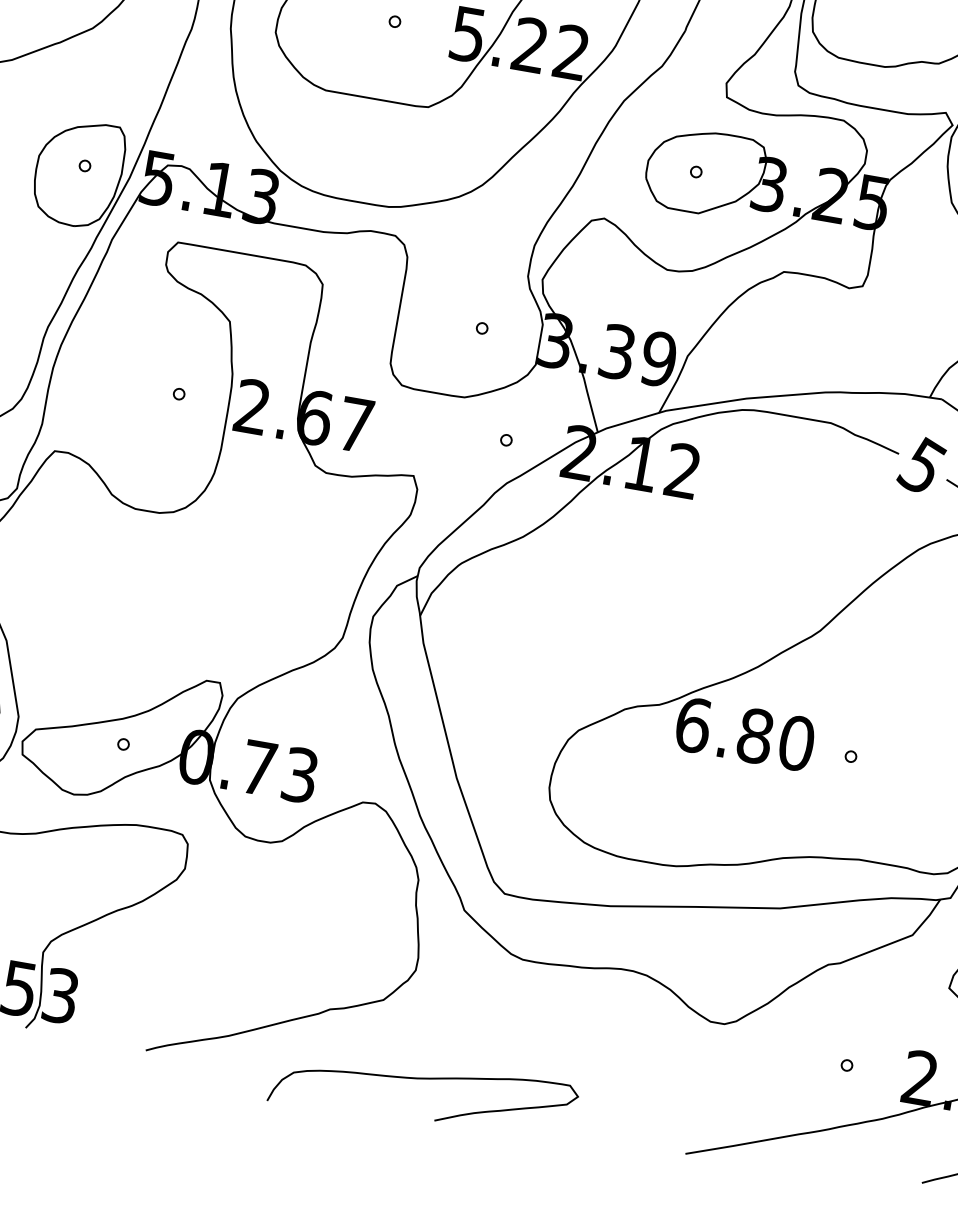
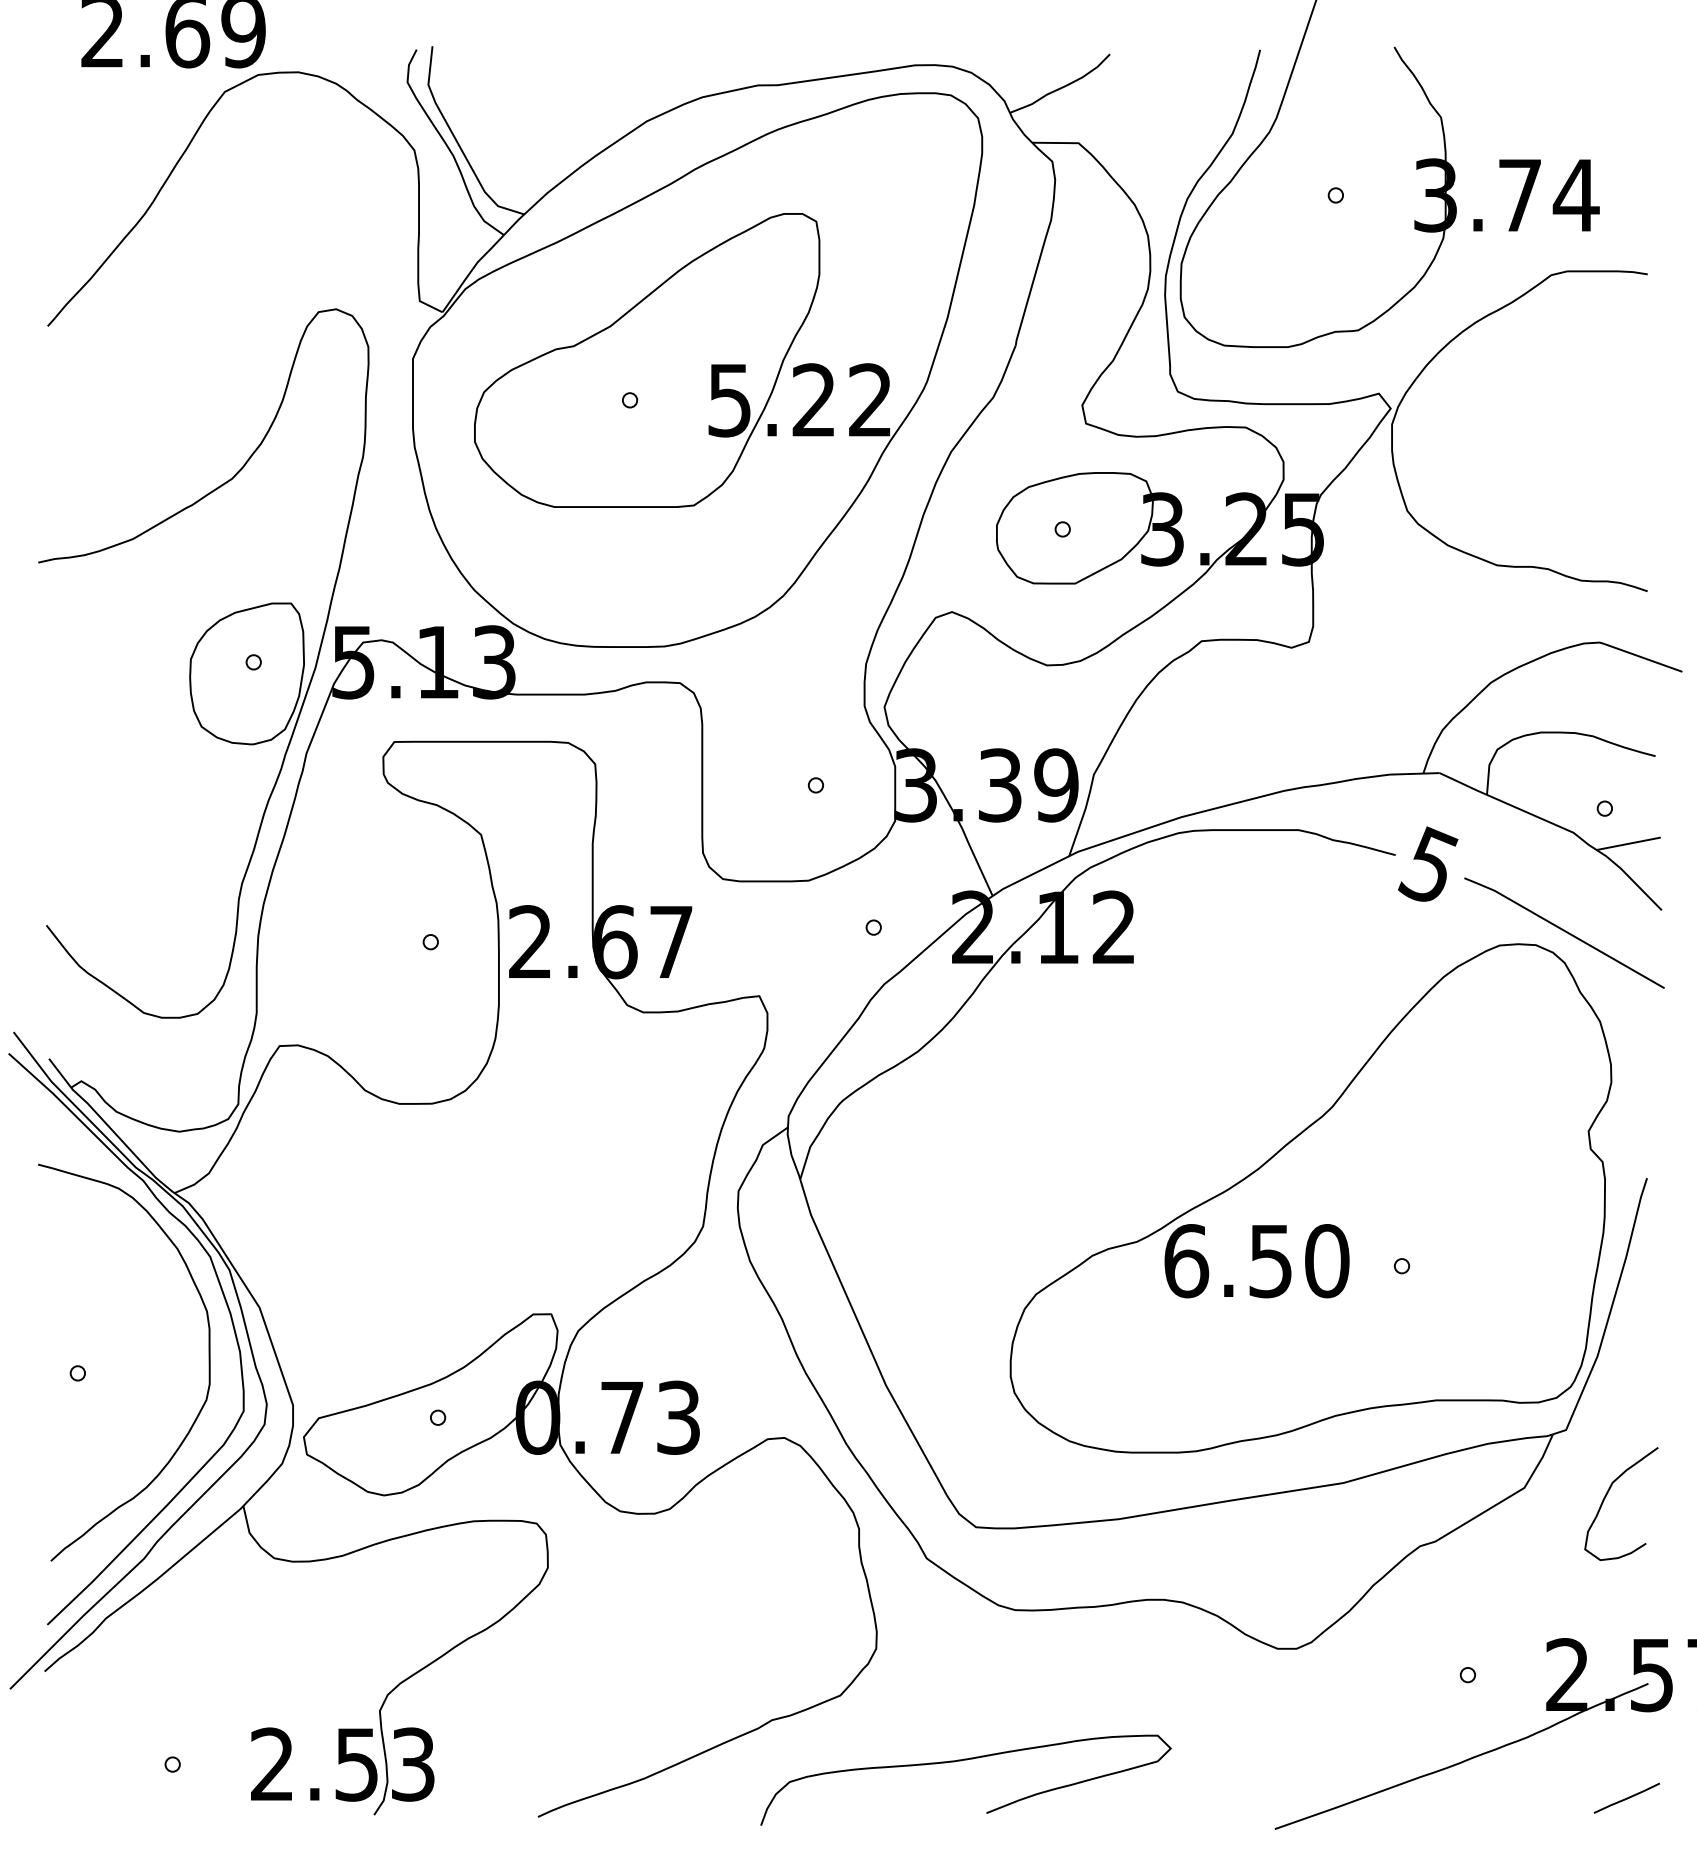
text: (755, 736) -> (1270, 1261), 6.80 -> 6.50
curve: (422, 1079) -> (961, 1761), moved

